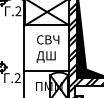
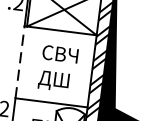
line: (23, 47) -> (19, 61), solid -> dashed

